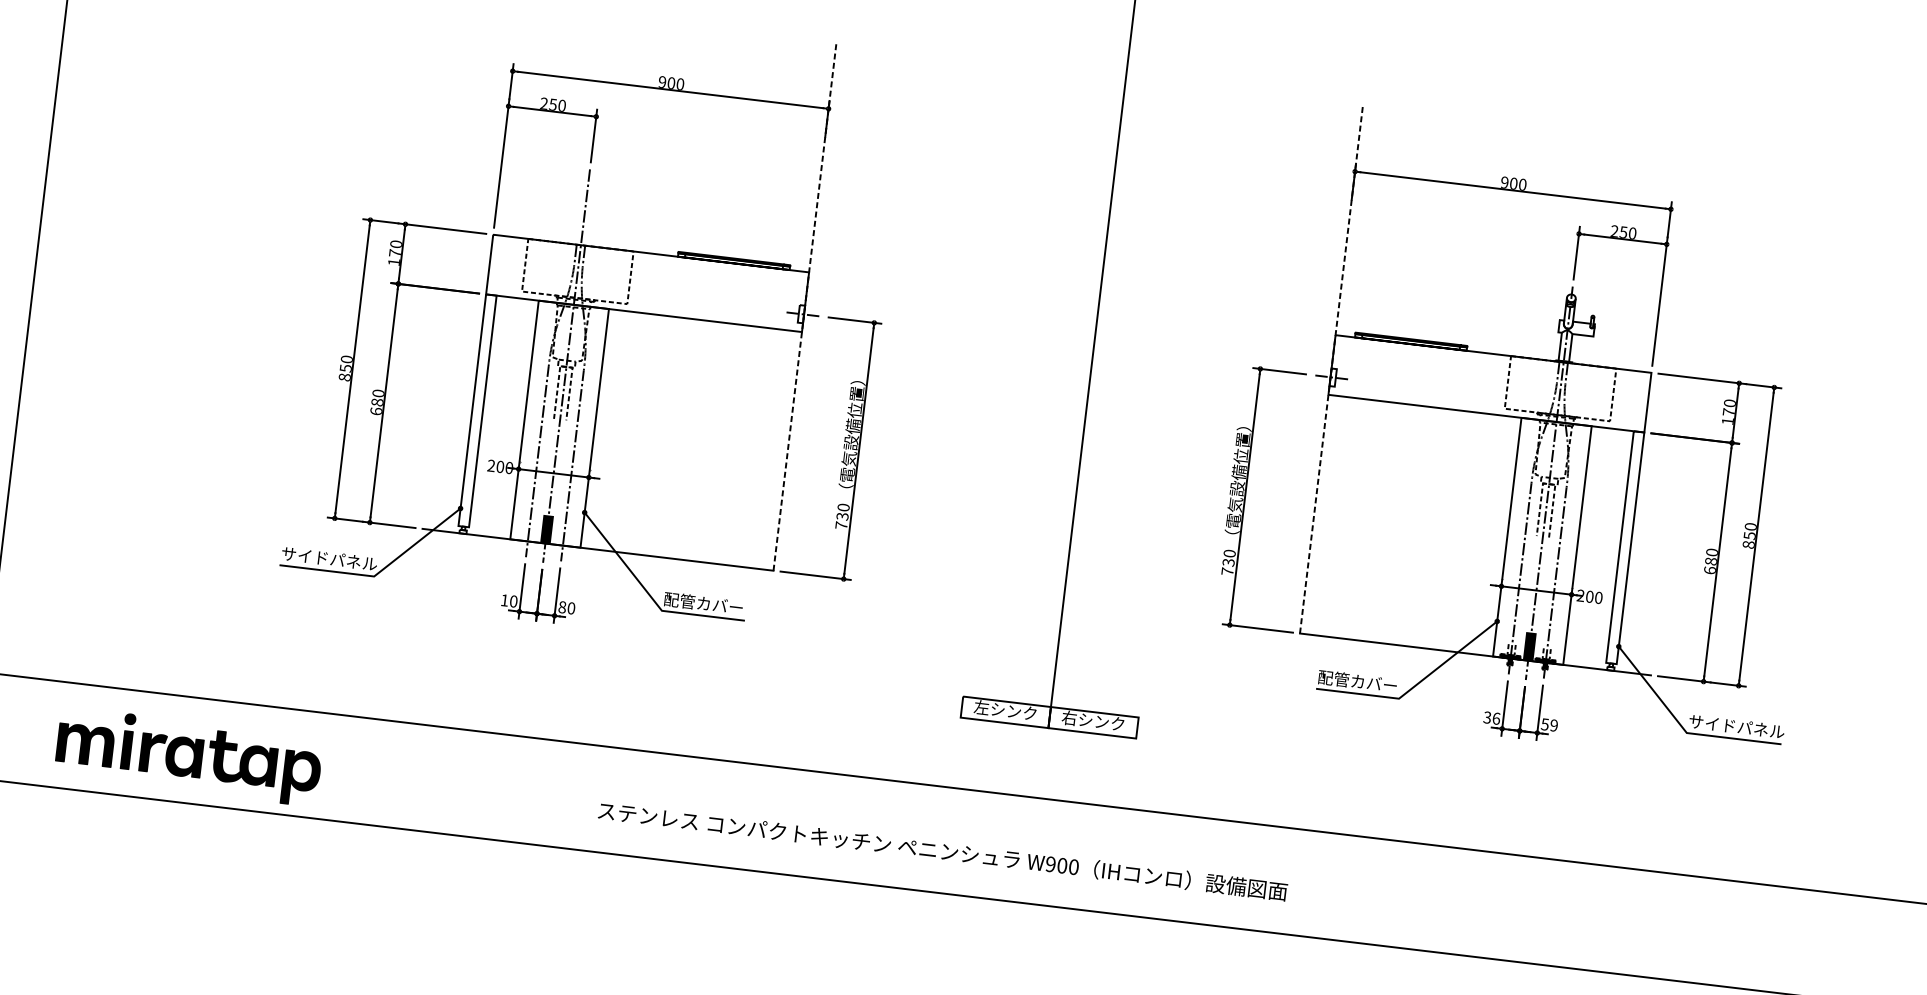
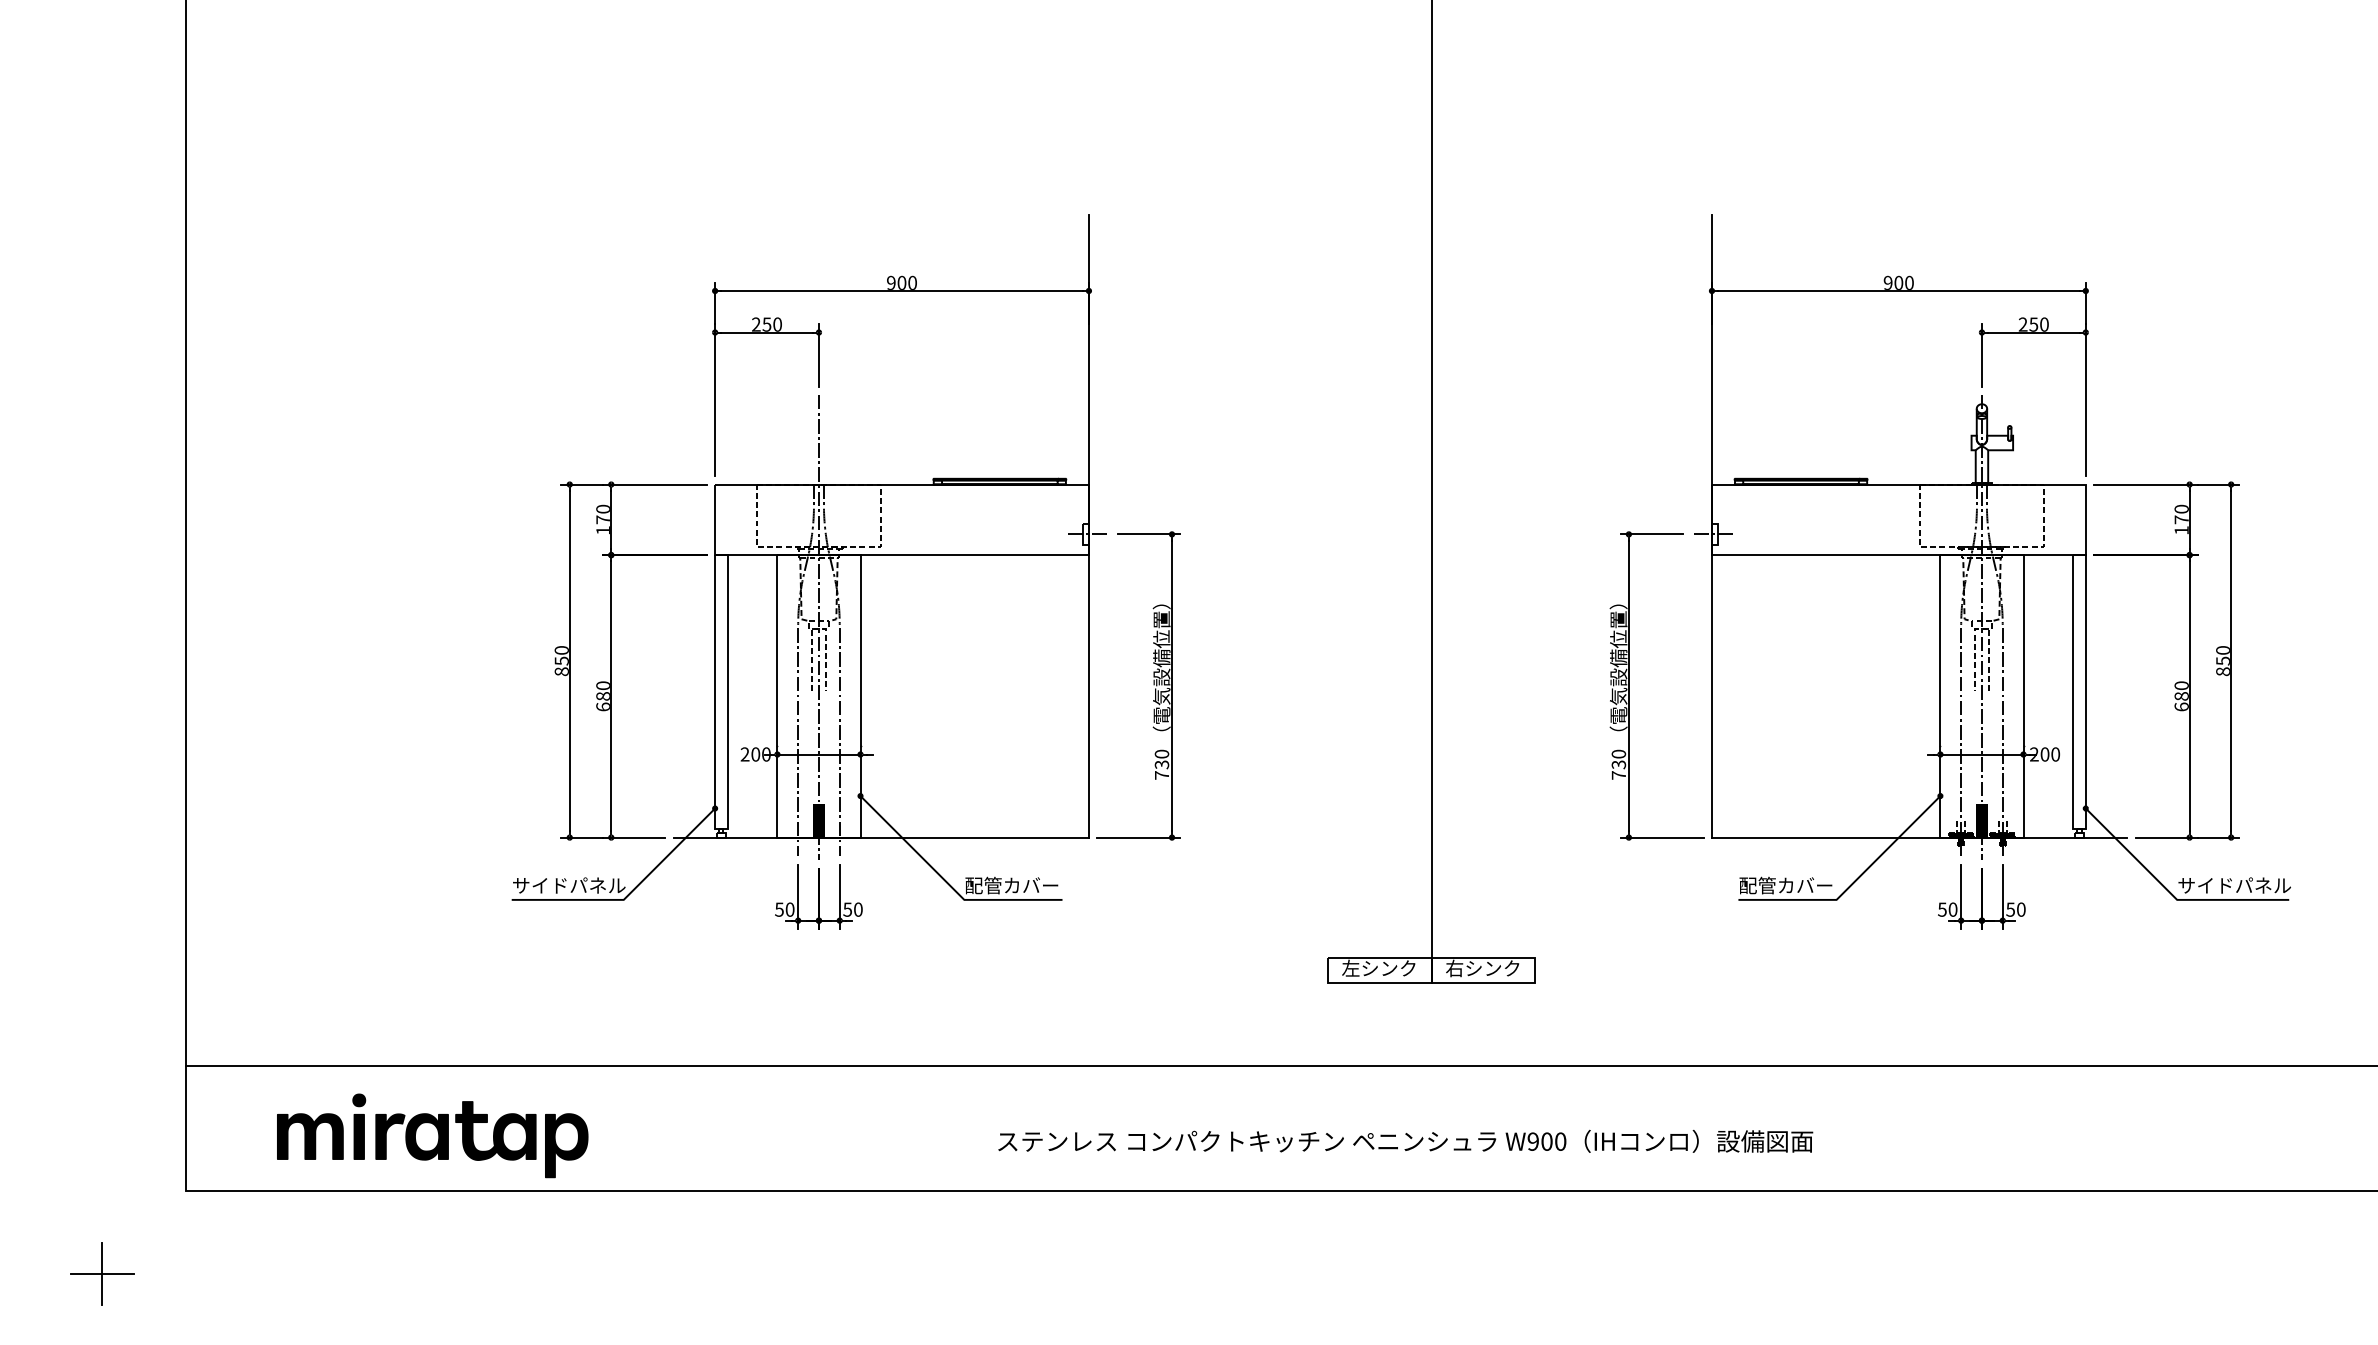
line: (804, 307) -> (1088, 526), dashed -> solid
line: (1330, 370) -> (1711, 526), dashed -> solid
text: (504, 600) -> (779, 909), 10 -> 50
text: (562, 607) -> (847, 909), 80 -> 50
text: (1491, 717) -> (1947, 909), 36 -> 50
text: (1554, 725) -> (2021, 909), 59 -> 50
text: (942, 850) -> (1405, 1140), moved

